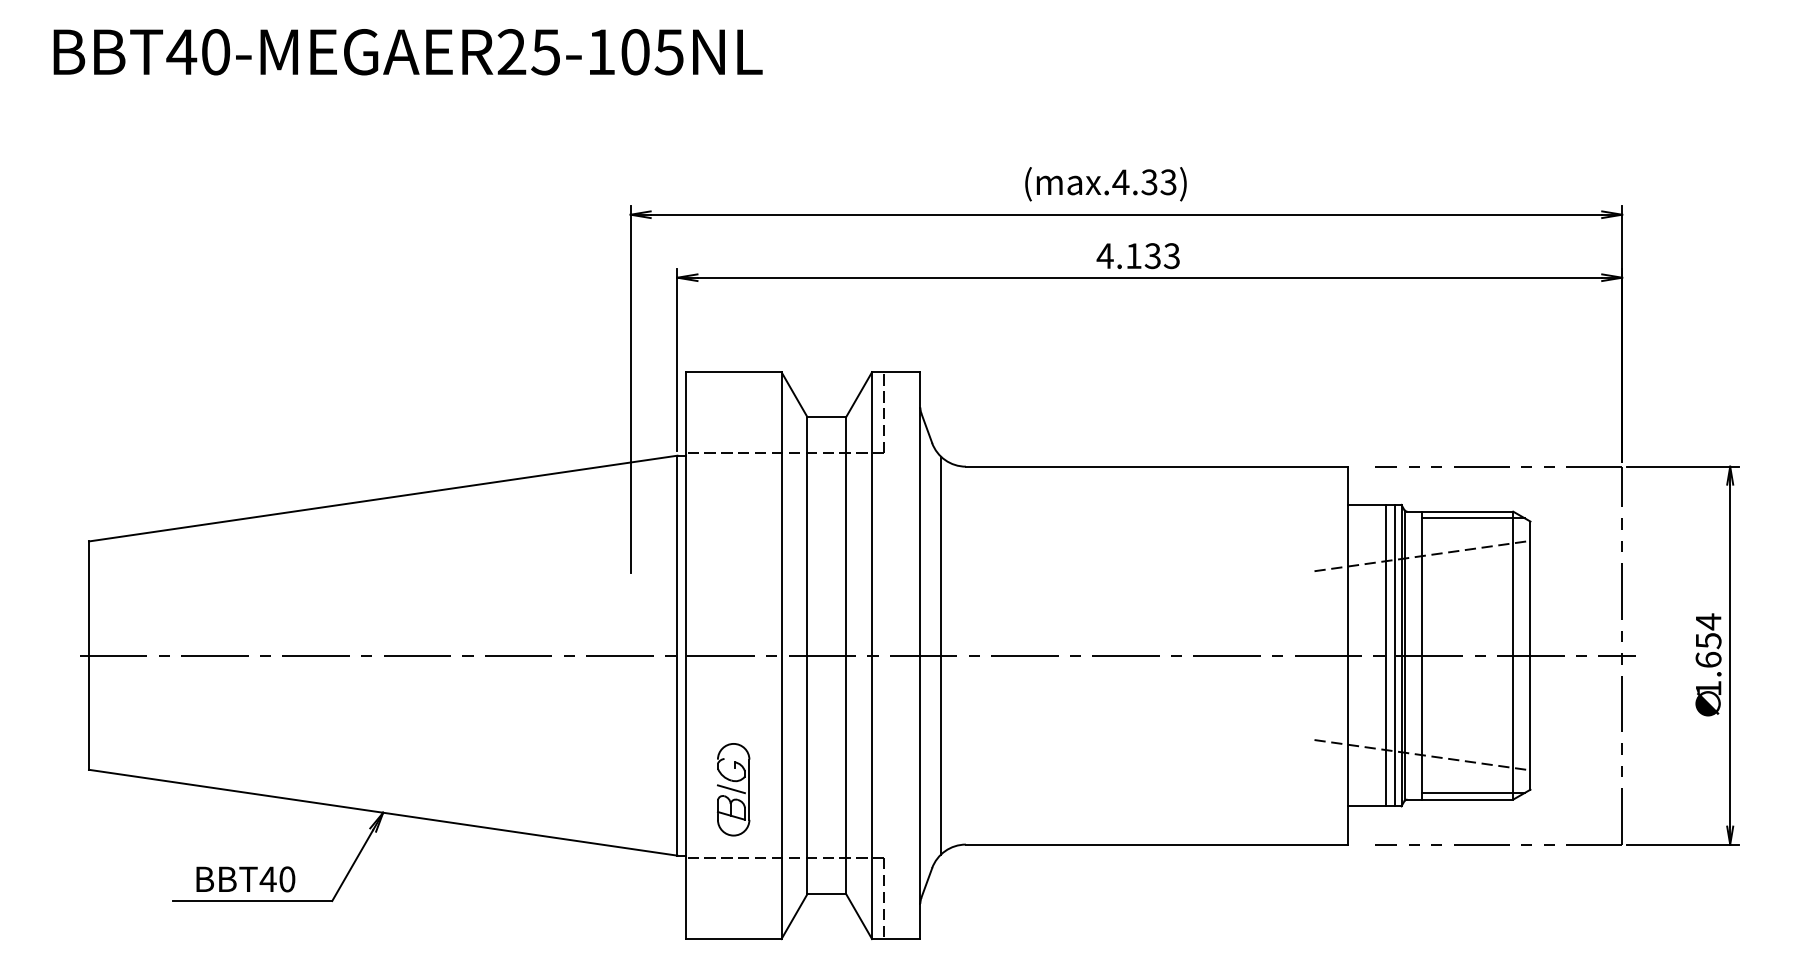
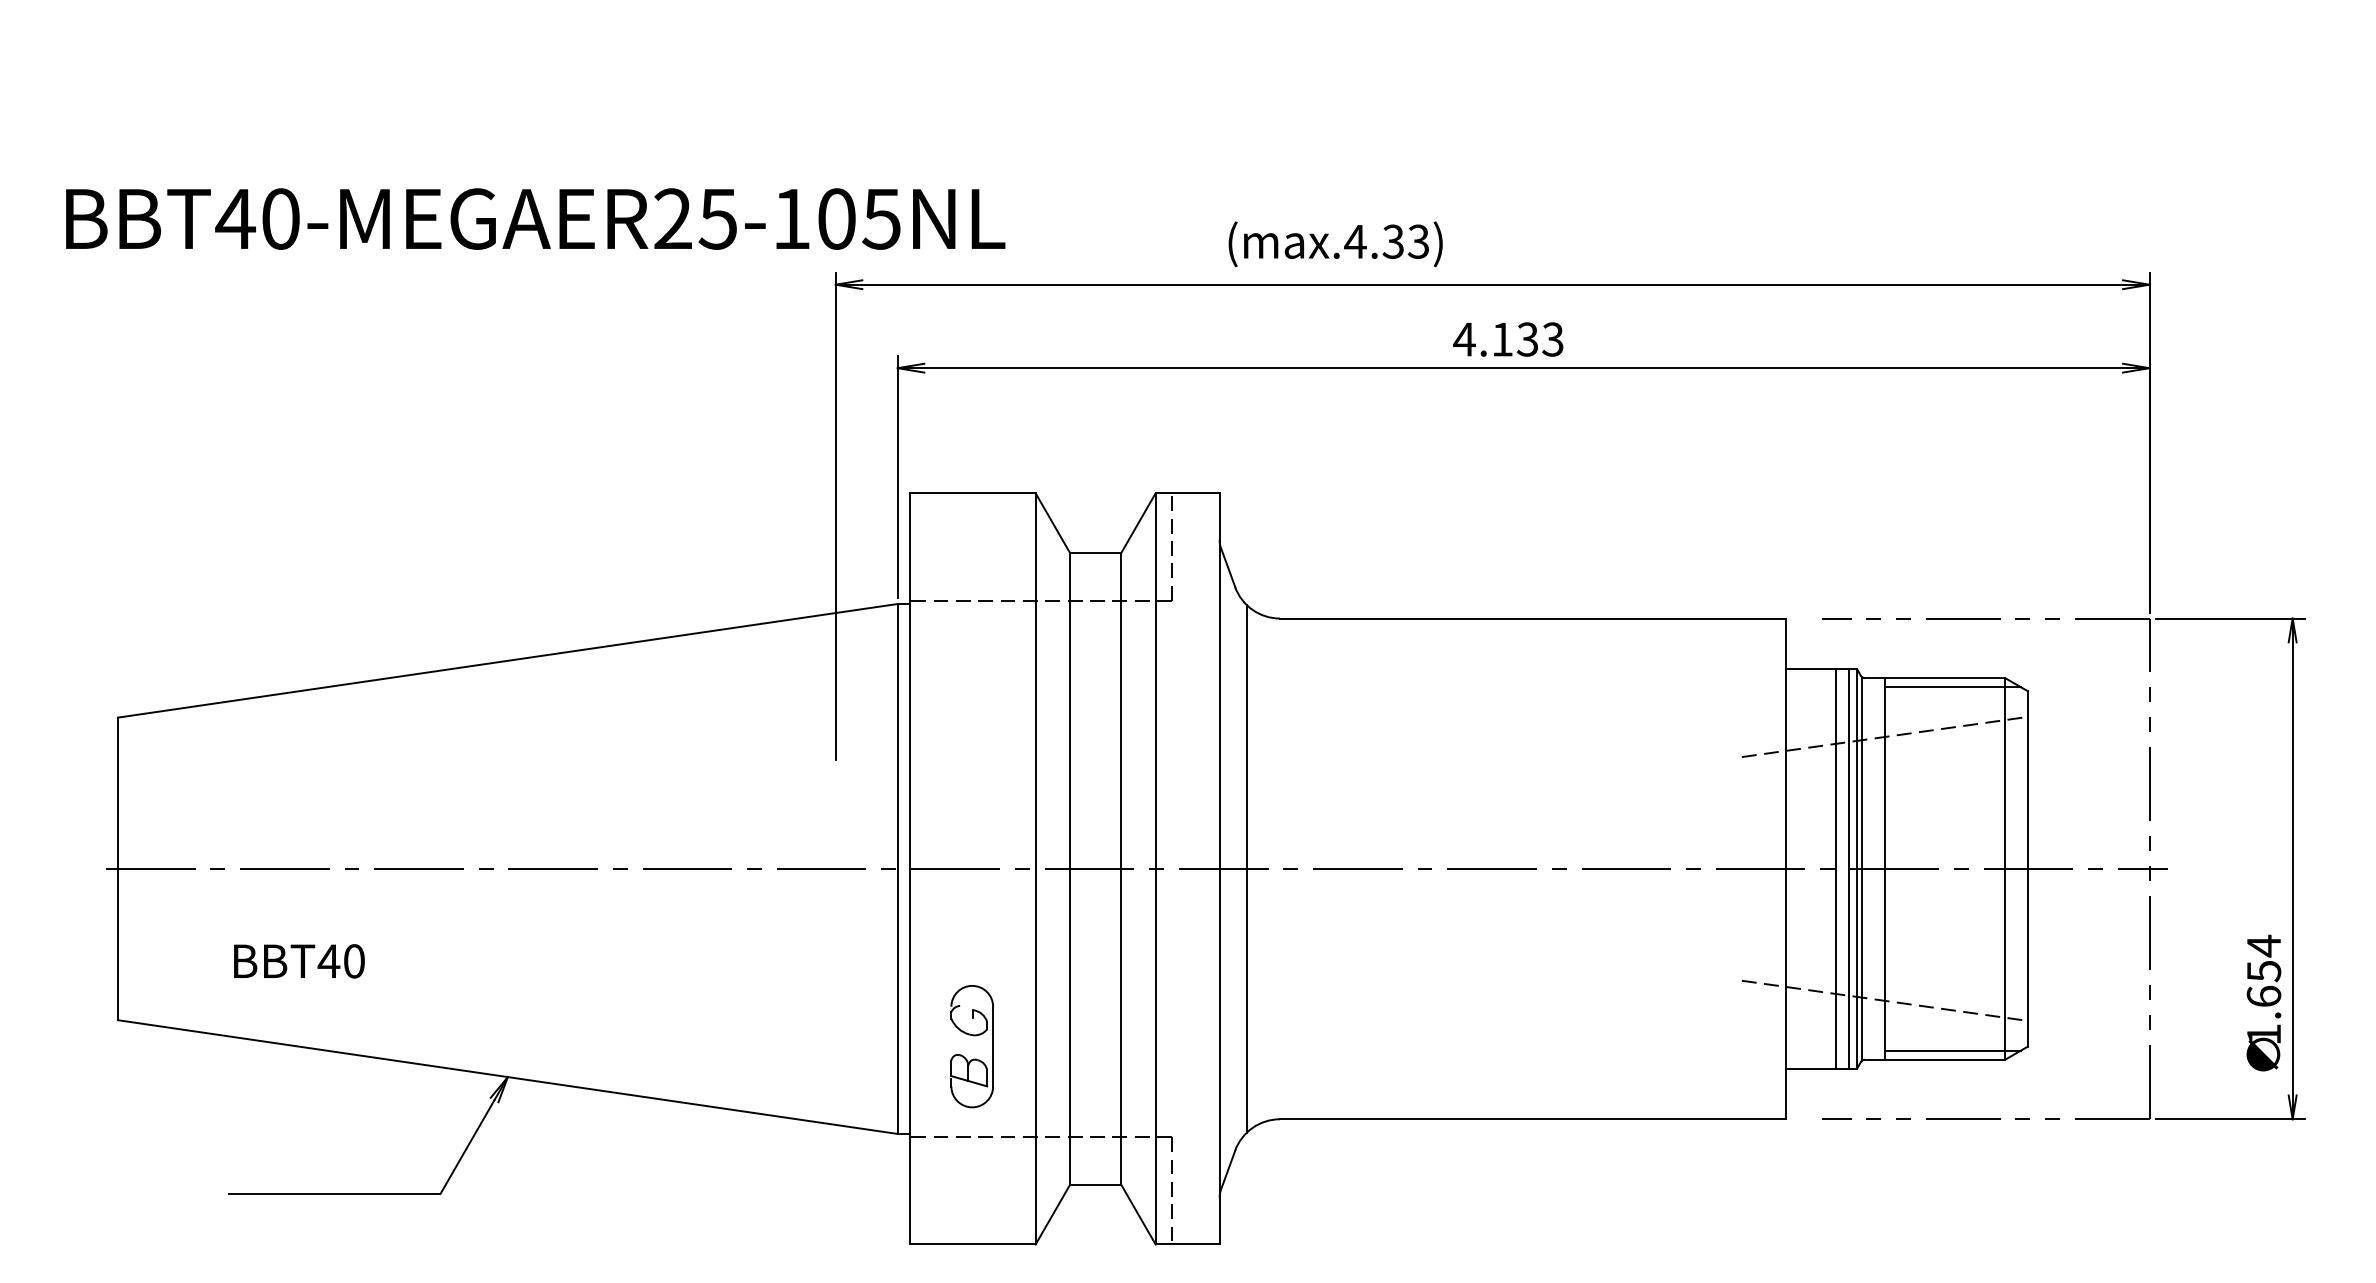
text: (407, 52) -> (534, 219), moved
text: (1105, 184) -> (1335, 244), moved
text: (1708, 664) -> (2263, 1002), moved
line: (730, 789) -> (968, 1046), removed
text: (245, 879) -> (298, 961), moved

